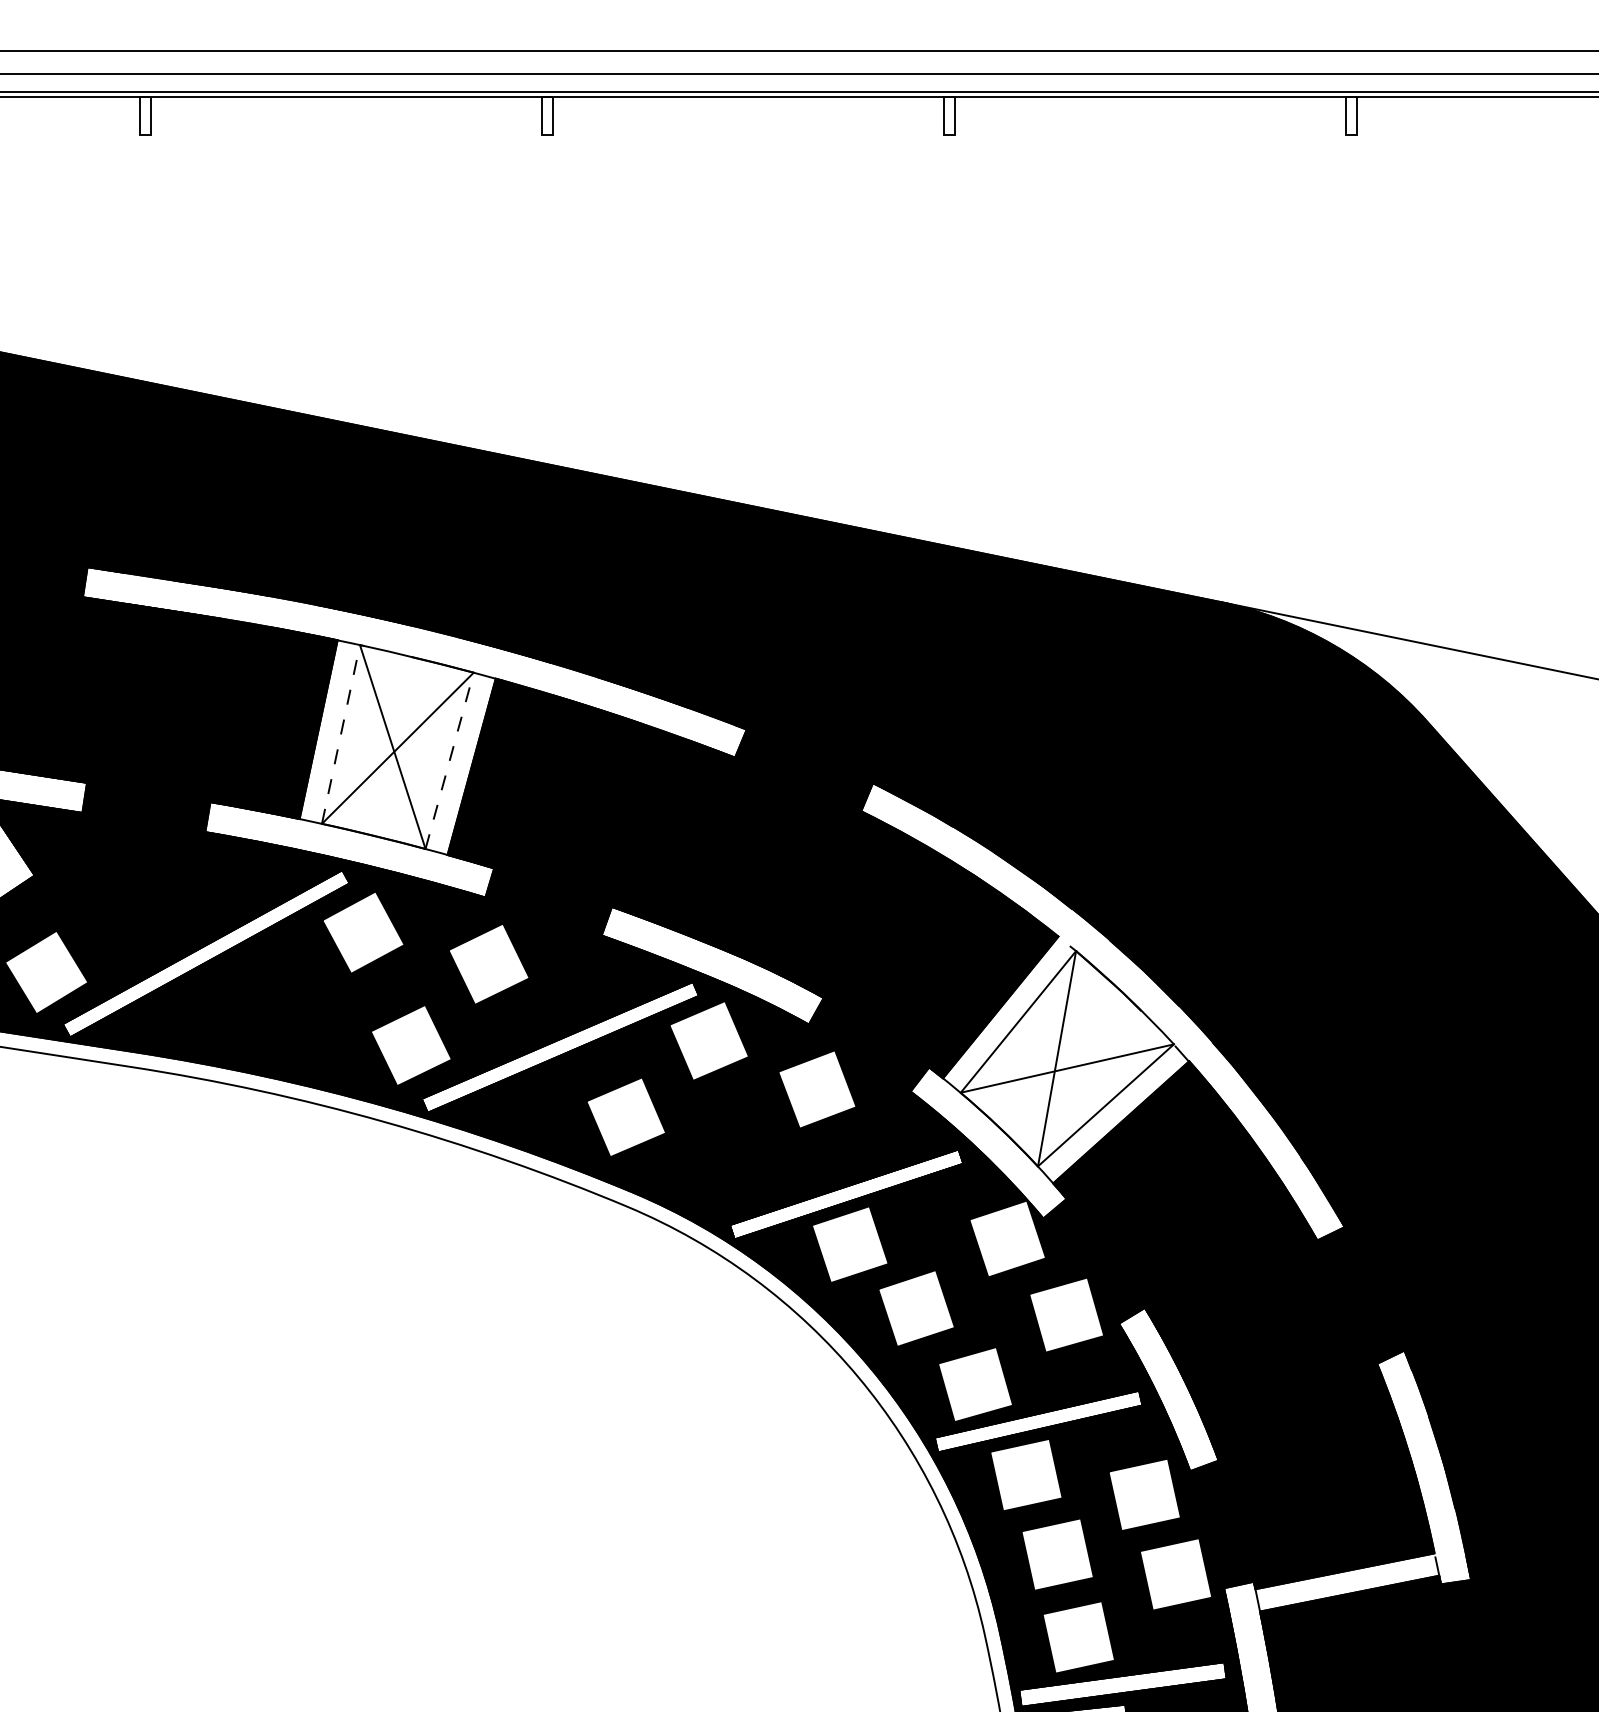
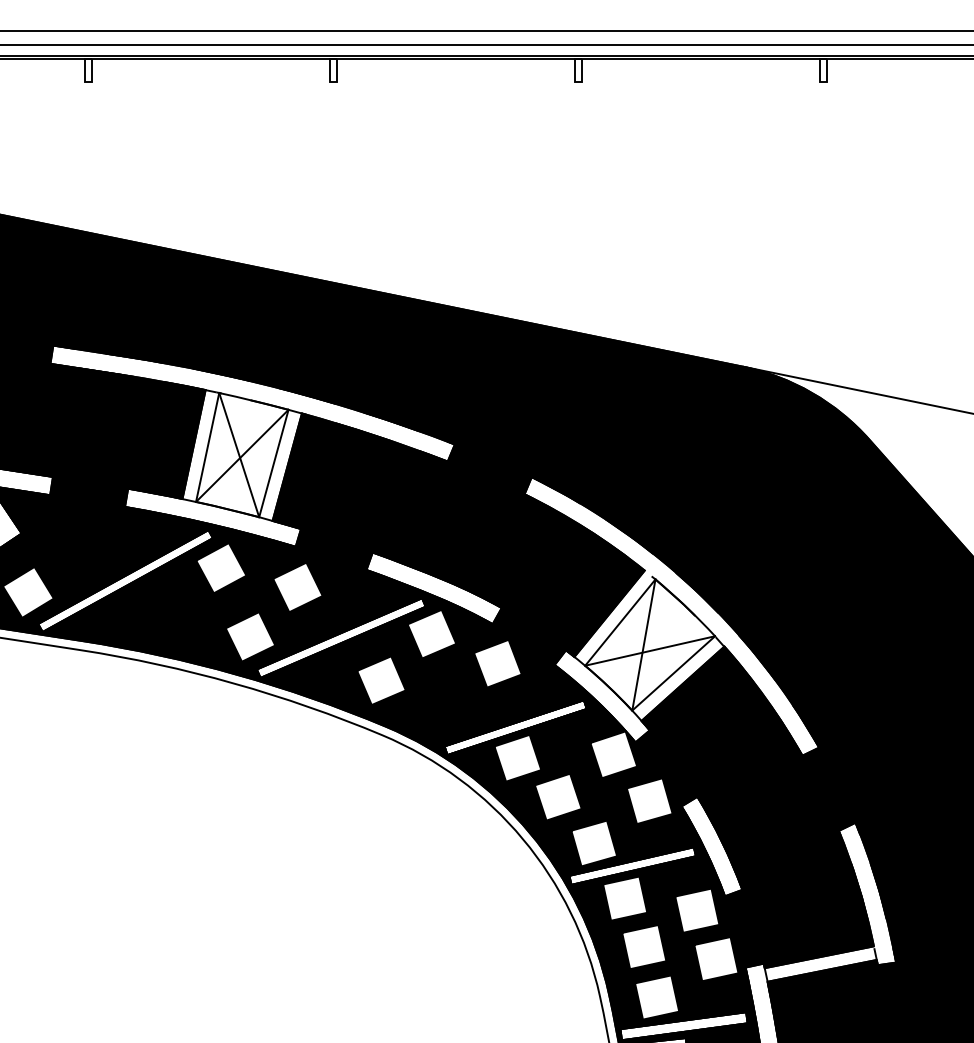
line: (340, 734) -> (207, 447), dashed -> solid
line: (449, 760) -> (273, 463), dashed -> solid

